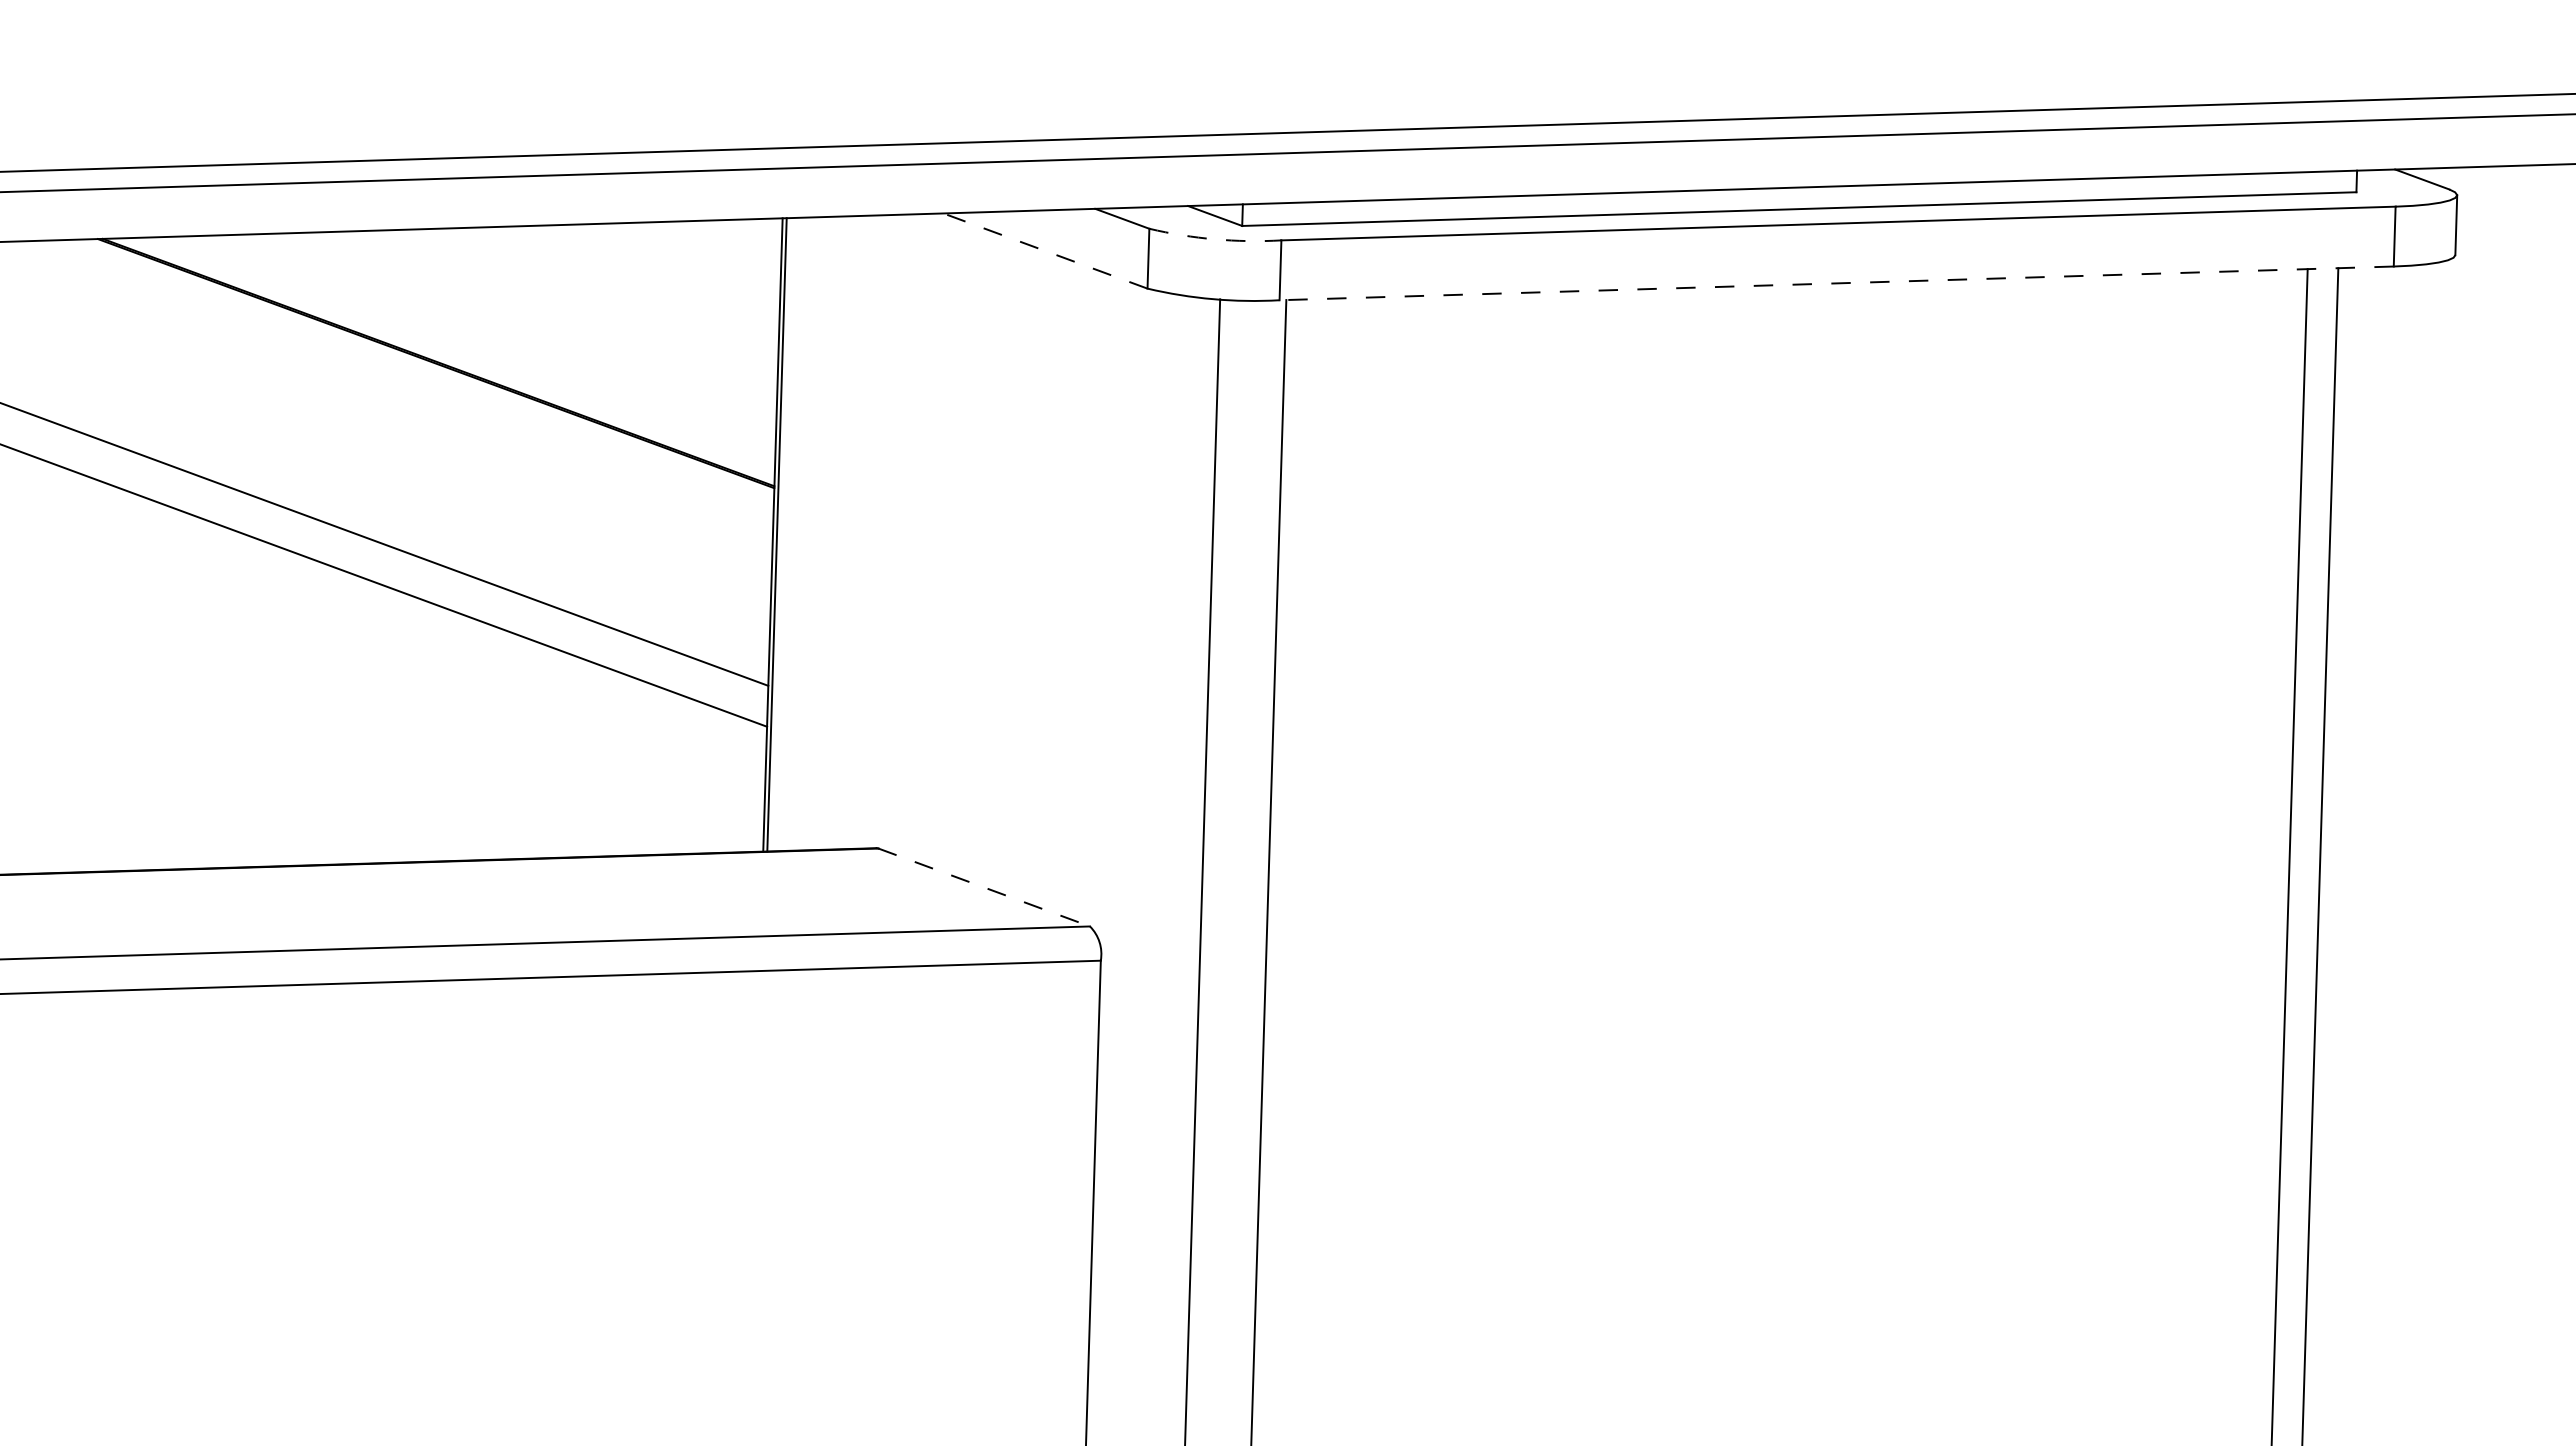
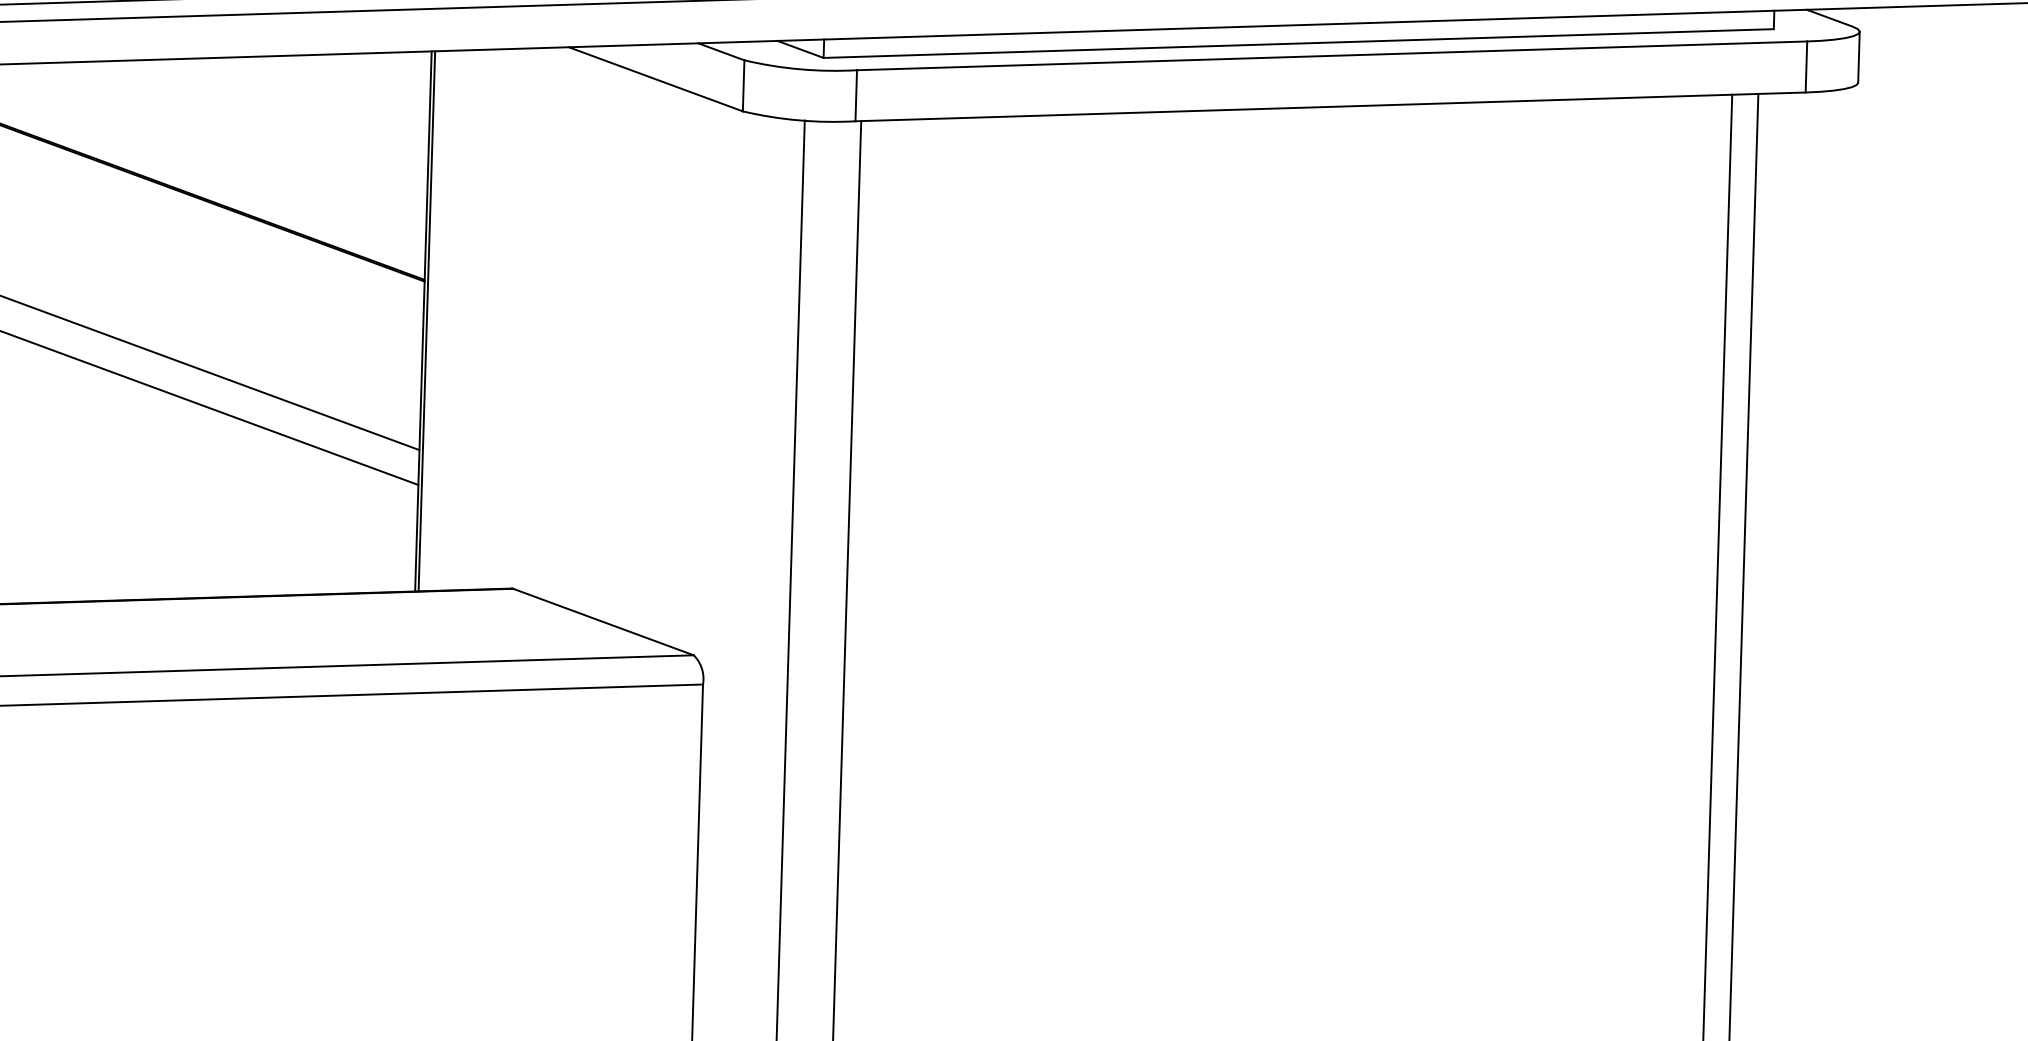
arc: (1214, 239) -> (799, 69), dashed -> solid
line: (1045, 251) -> (655, 79), dashed -> solid
line: (1836, 283) -> (1330, 106), dashed -> solid
line: (984, 887) -> (603, 622), dashed -> solid

